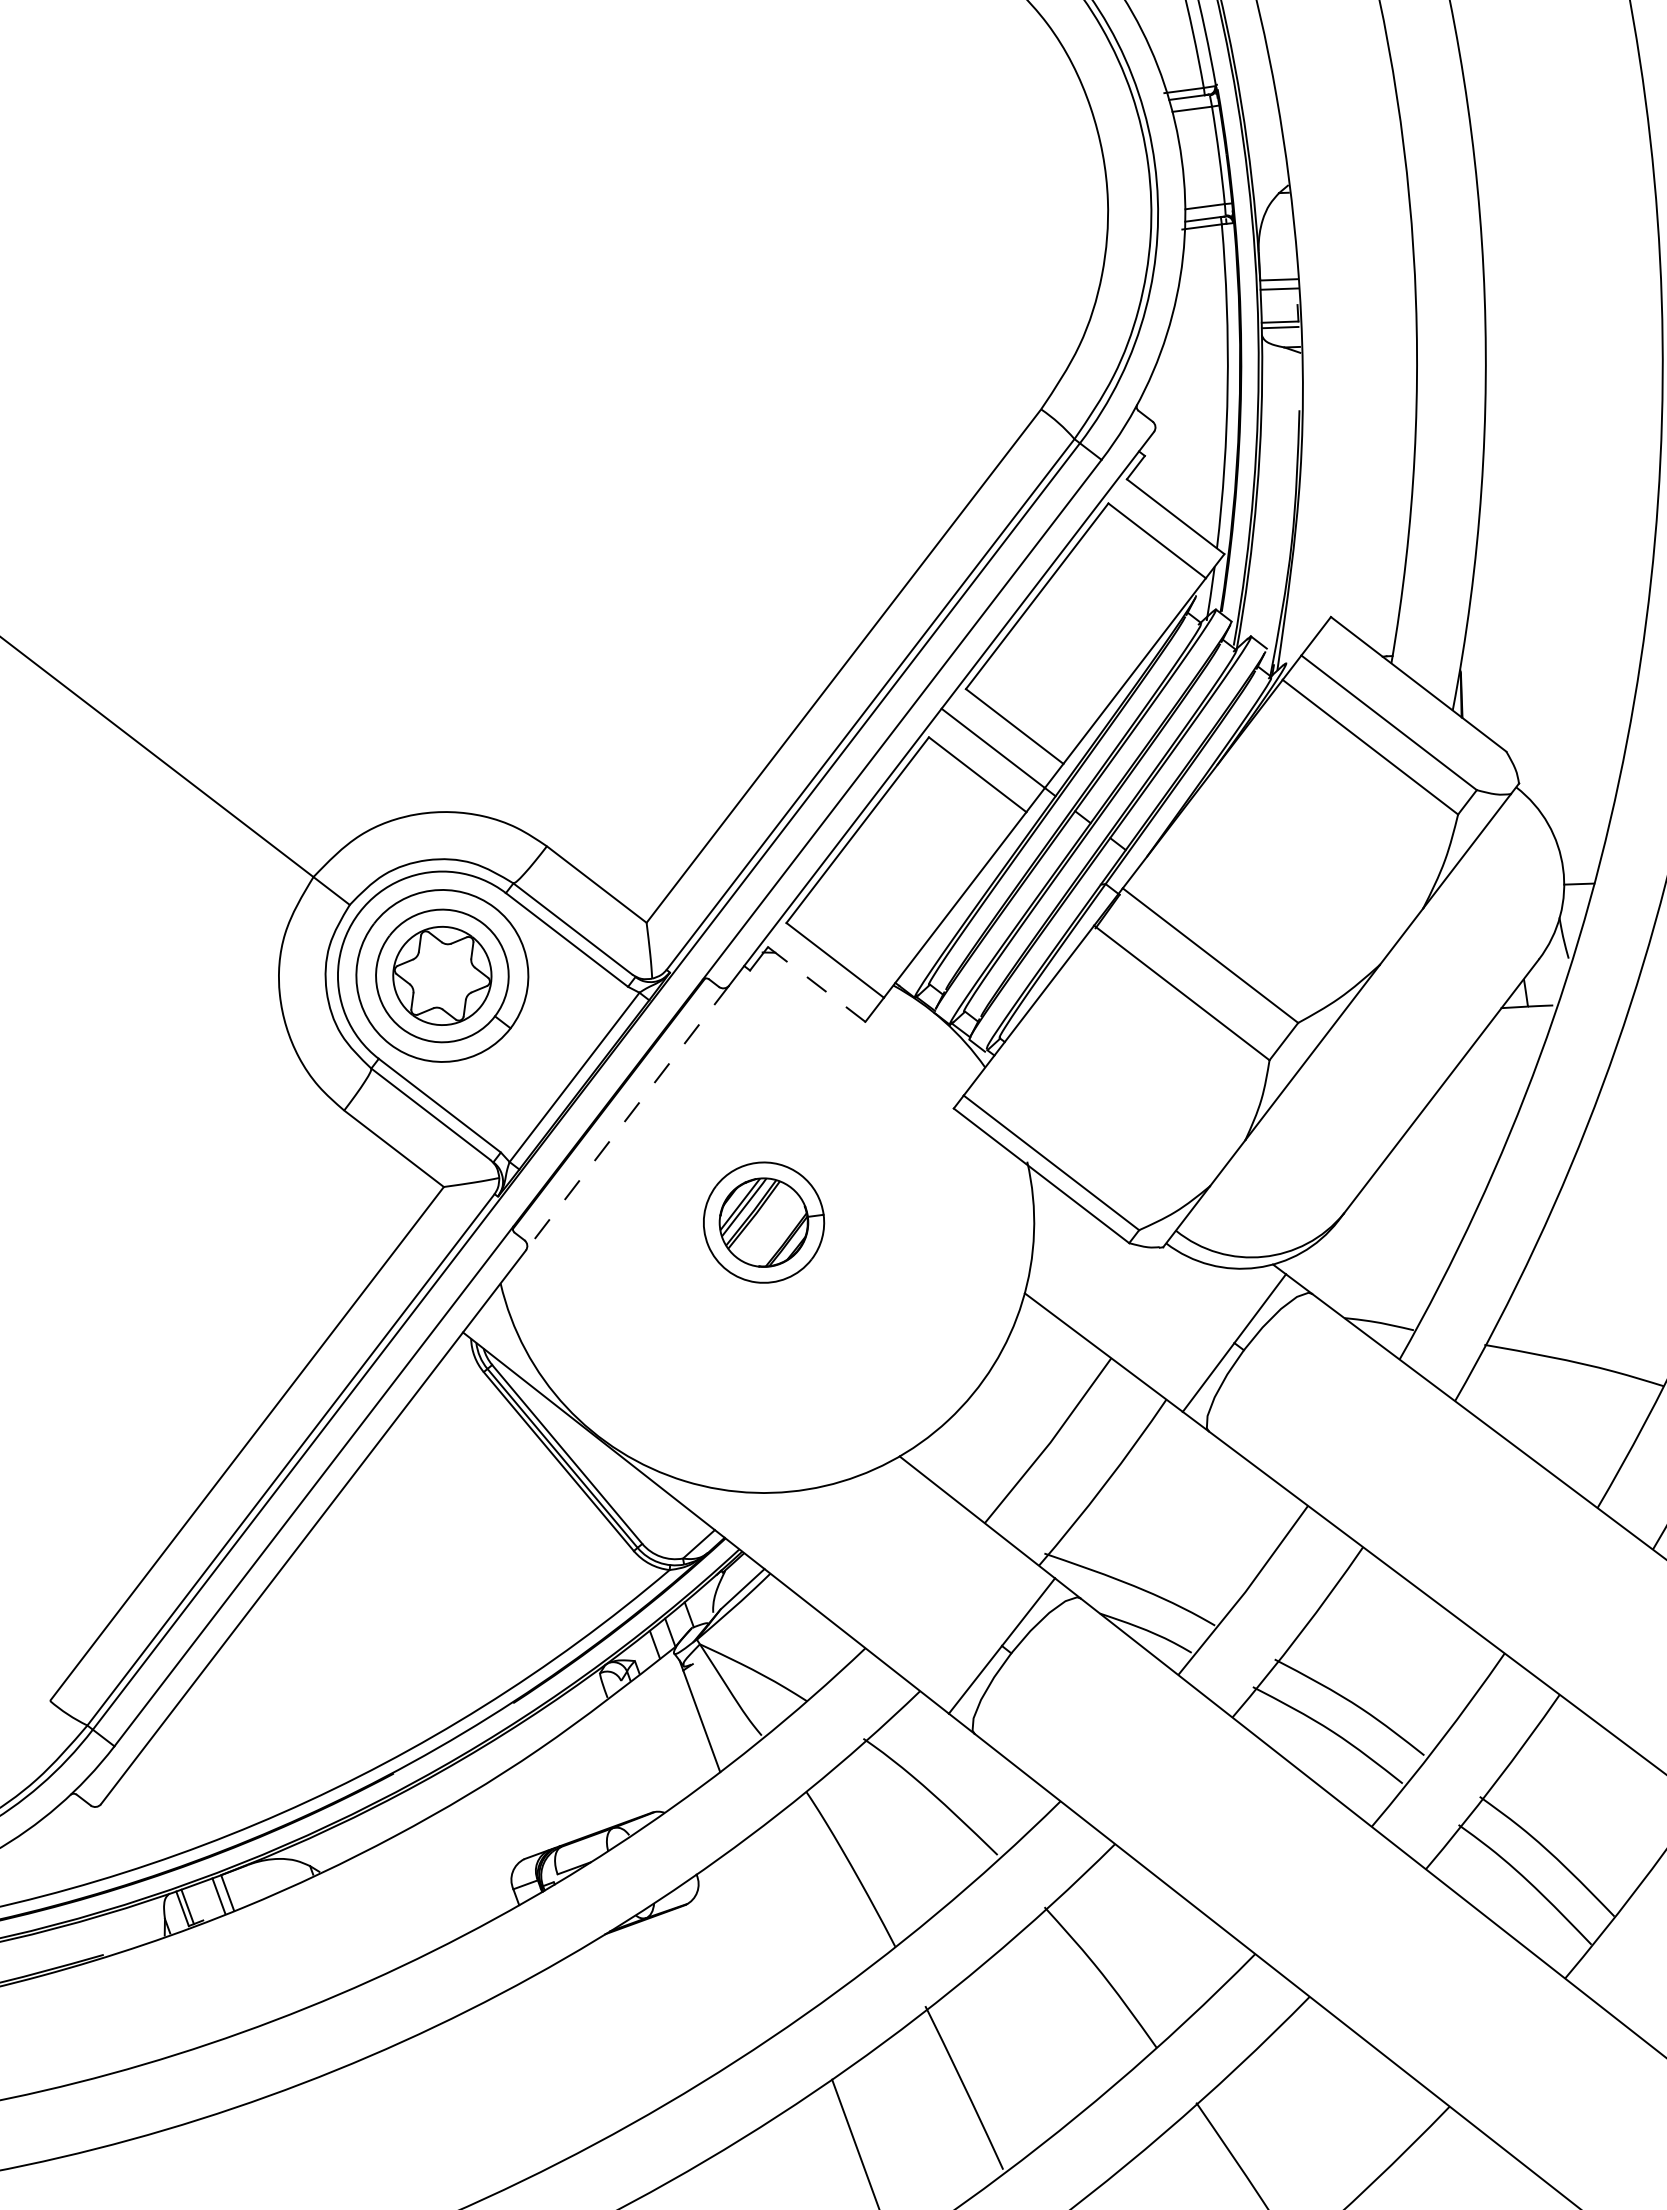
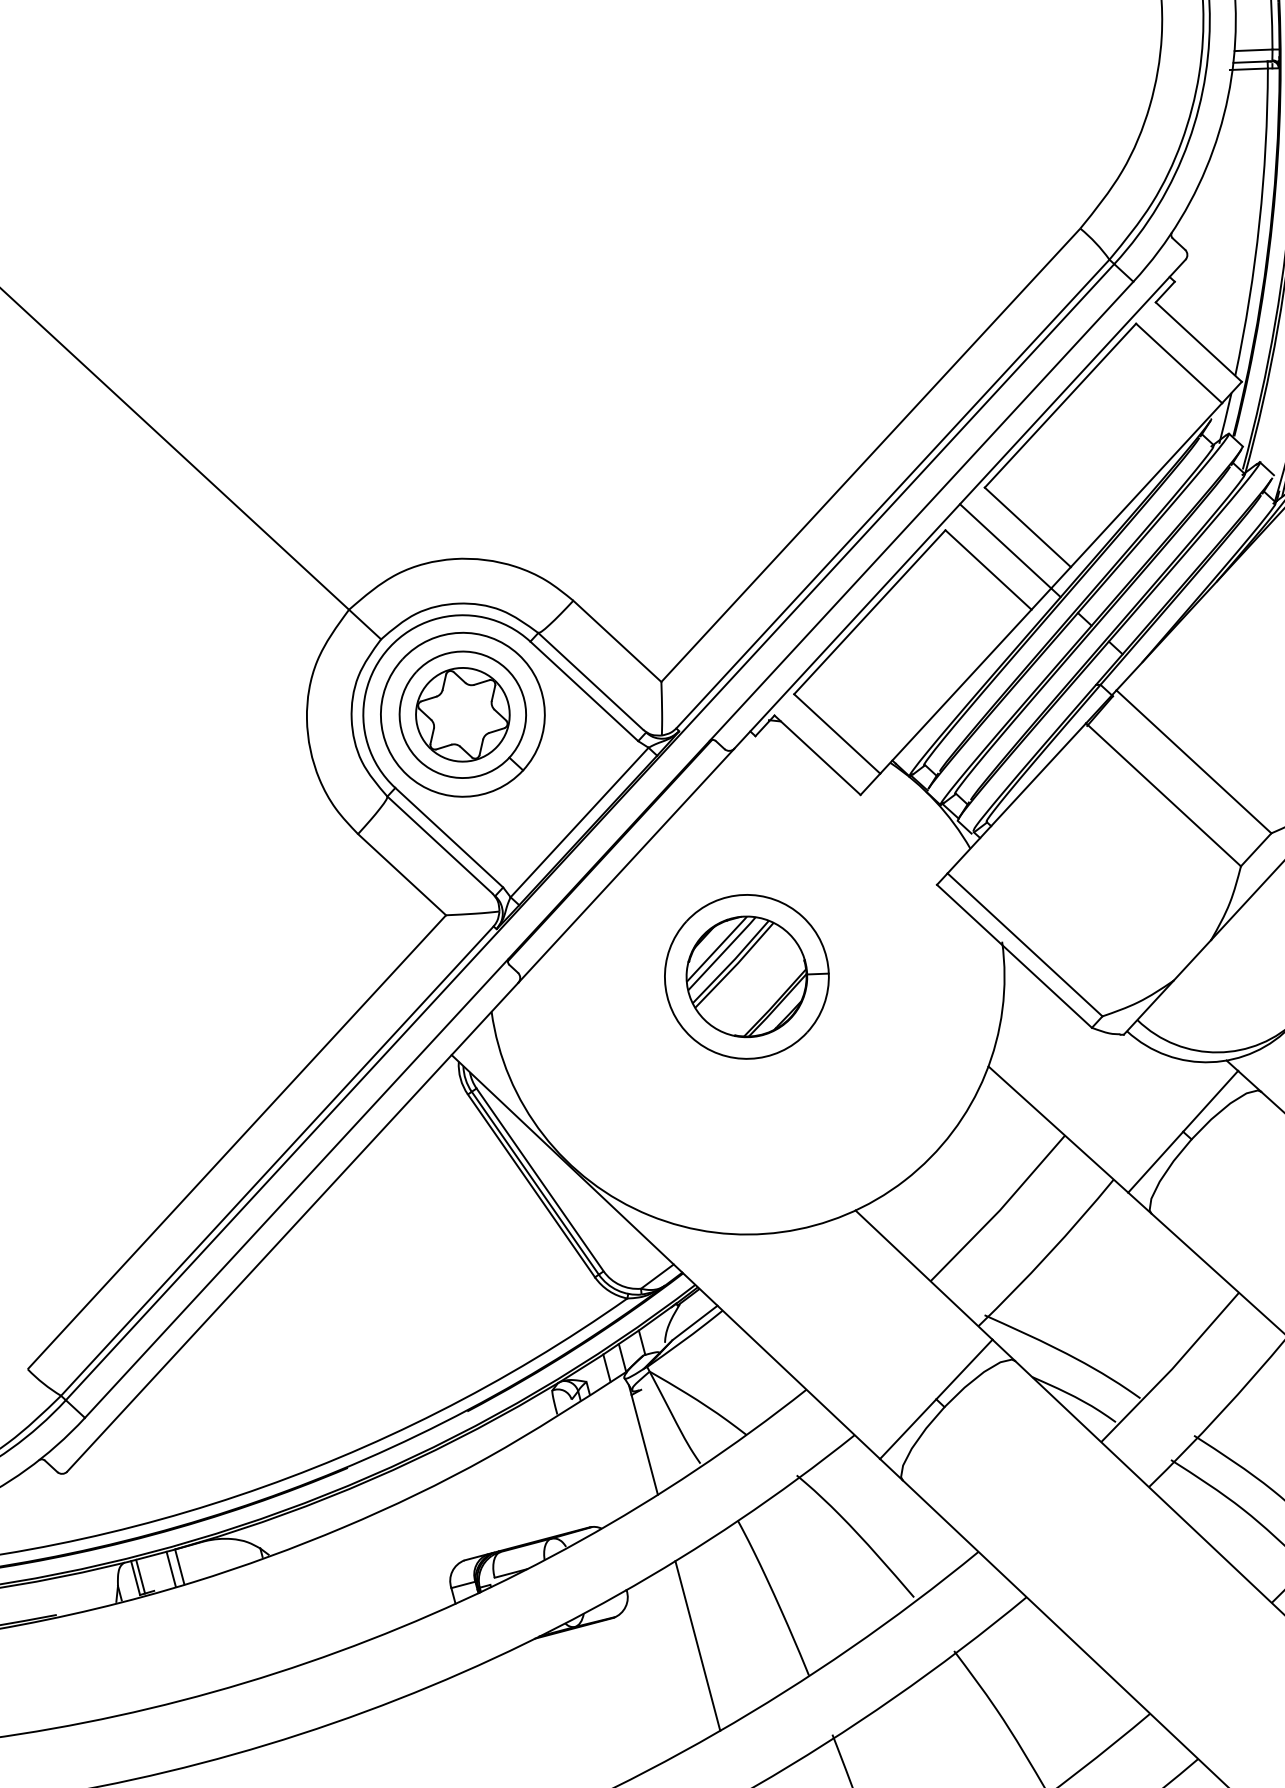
line: (816, 984) -> (817, 755), dashed -> solid
line: (627, 1118) -> (626, 866), dashed -> solid
part: (763, 1222) -> (746, 976), size x1.43
line: (775, 1925) -> (697, 1645), added

